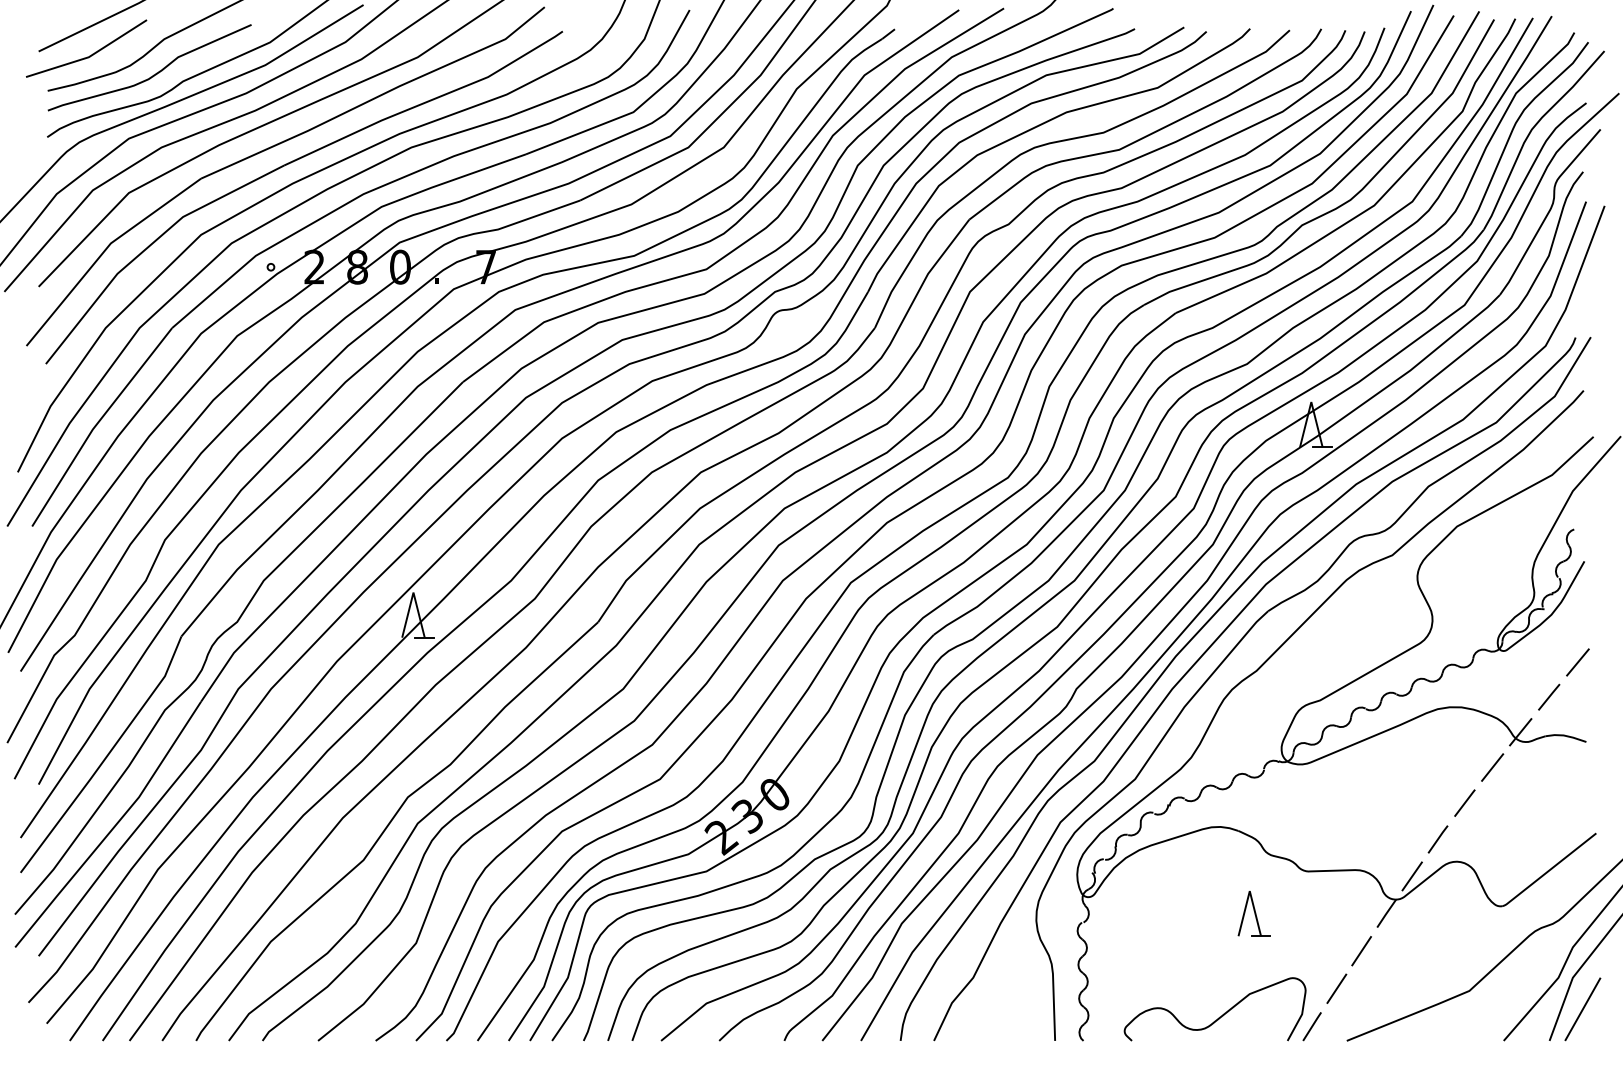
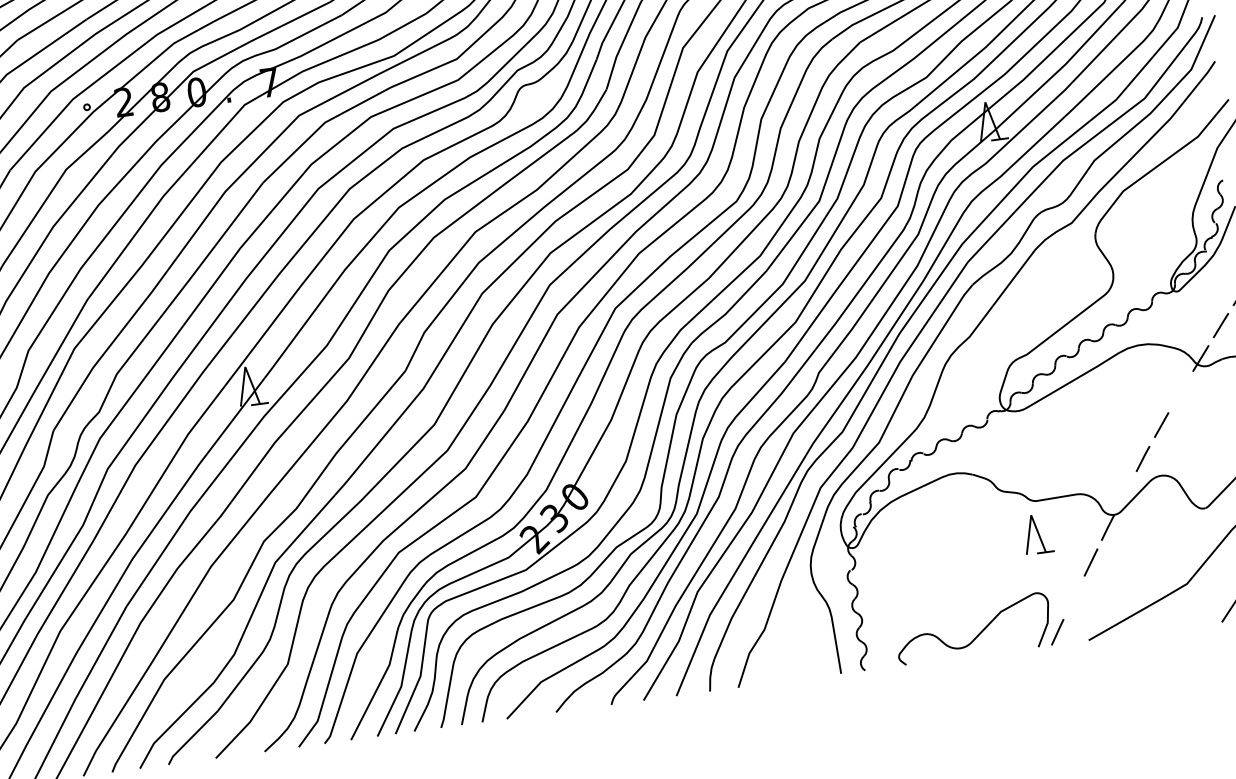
line: (1492, 767) -> (1181, 391), removed
line: (1411, 876) -> (1124, 493), removed
part: (1253, 913) -> (1036, 533), moved
line: (1336, 988) -> (1073, 597), removed

